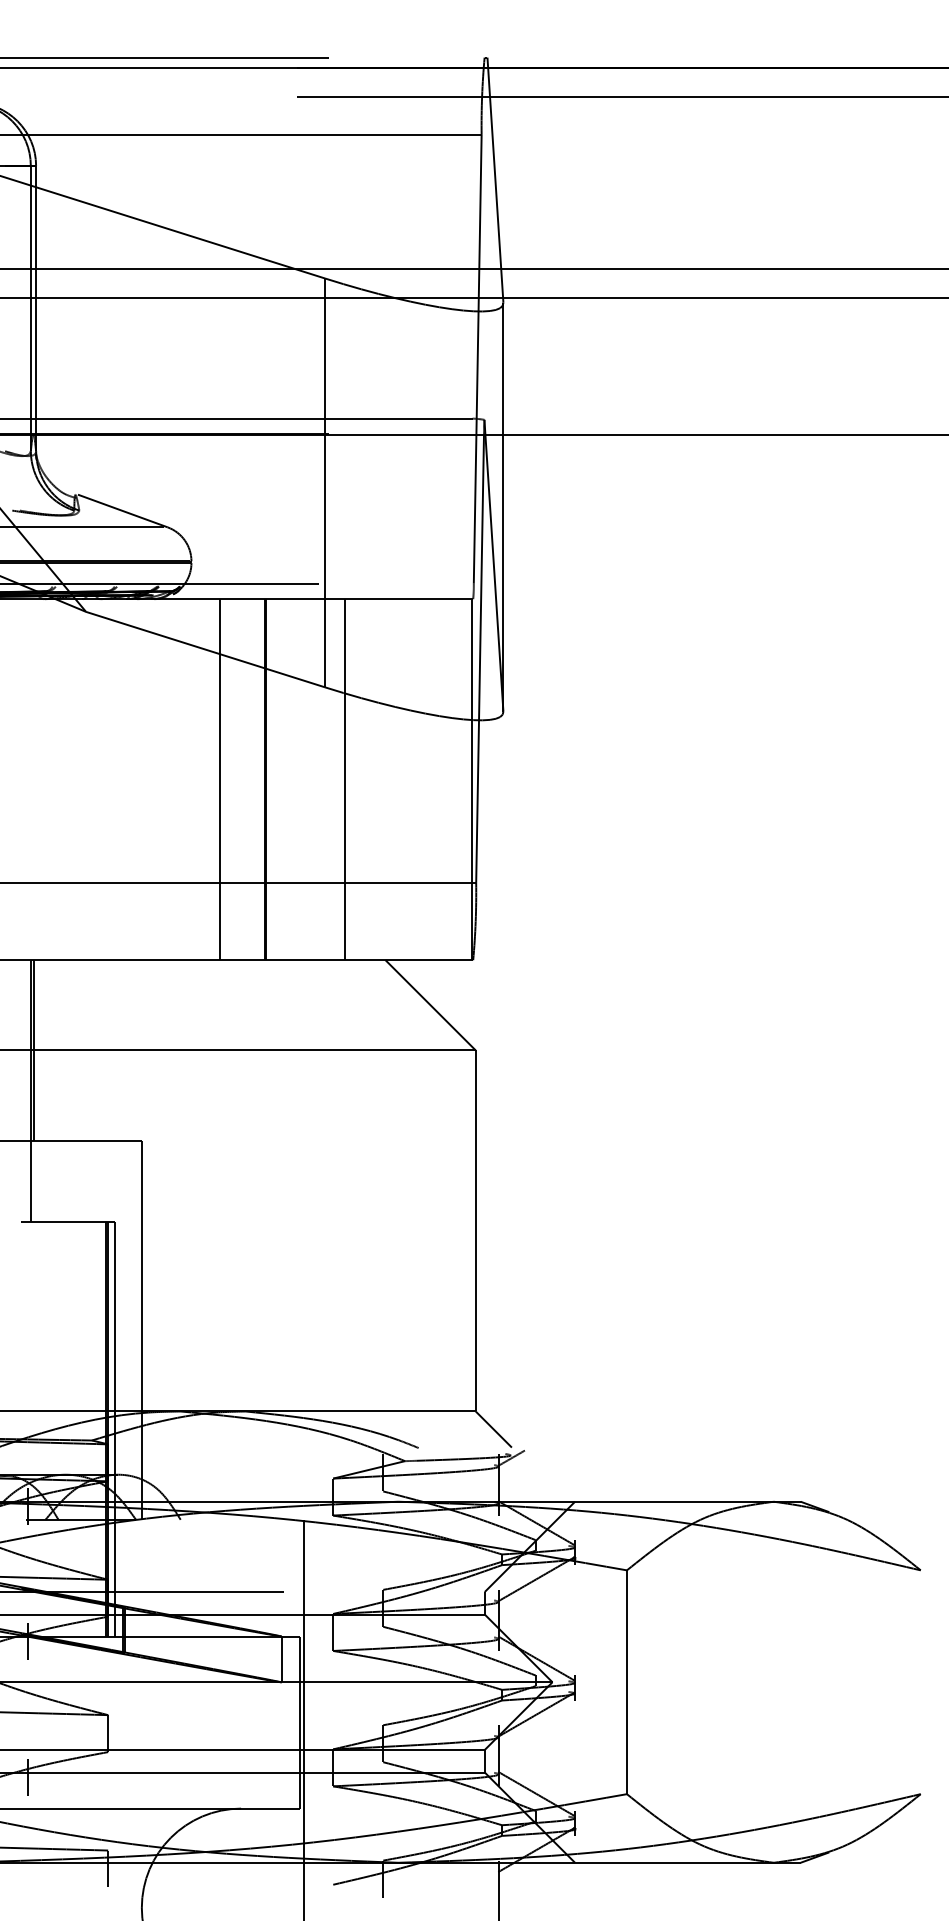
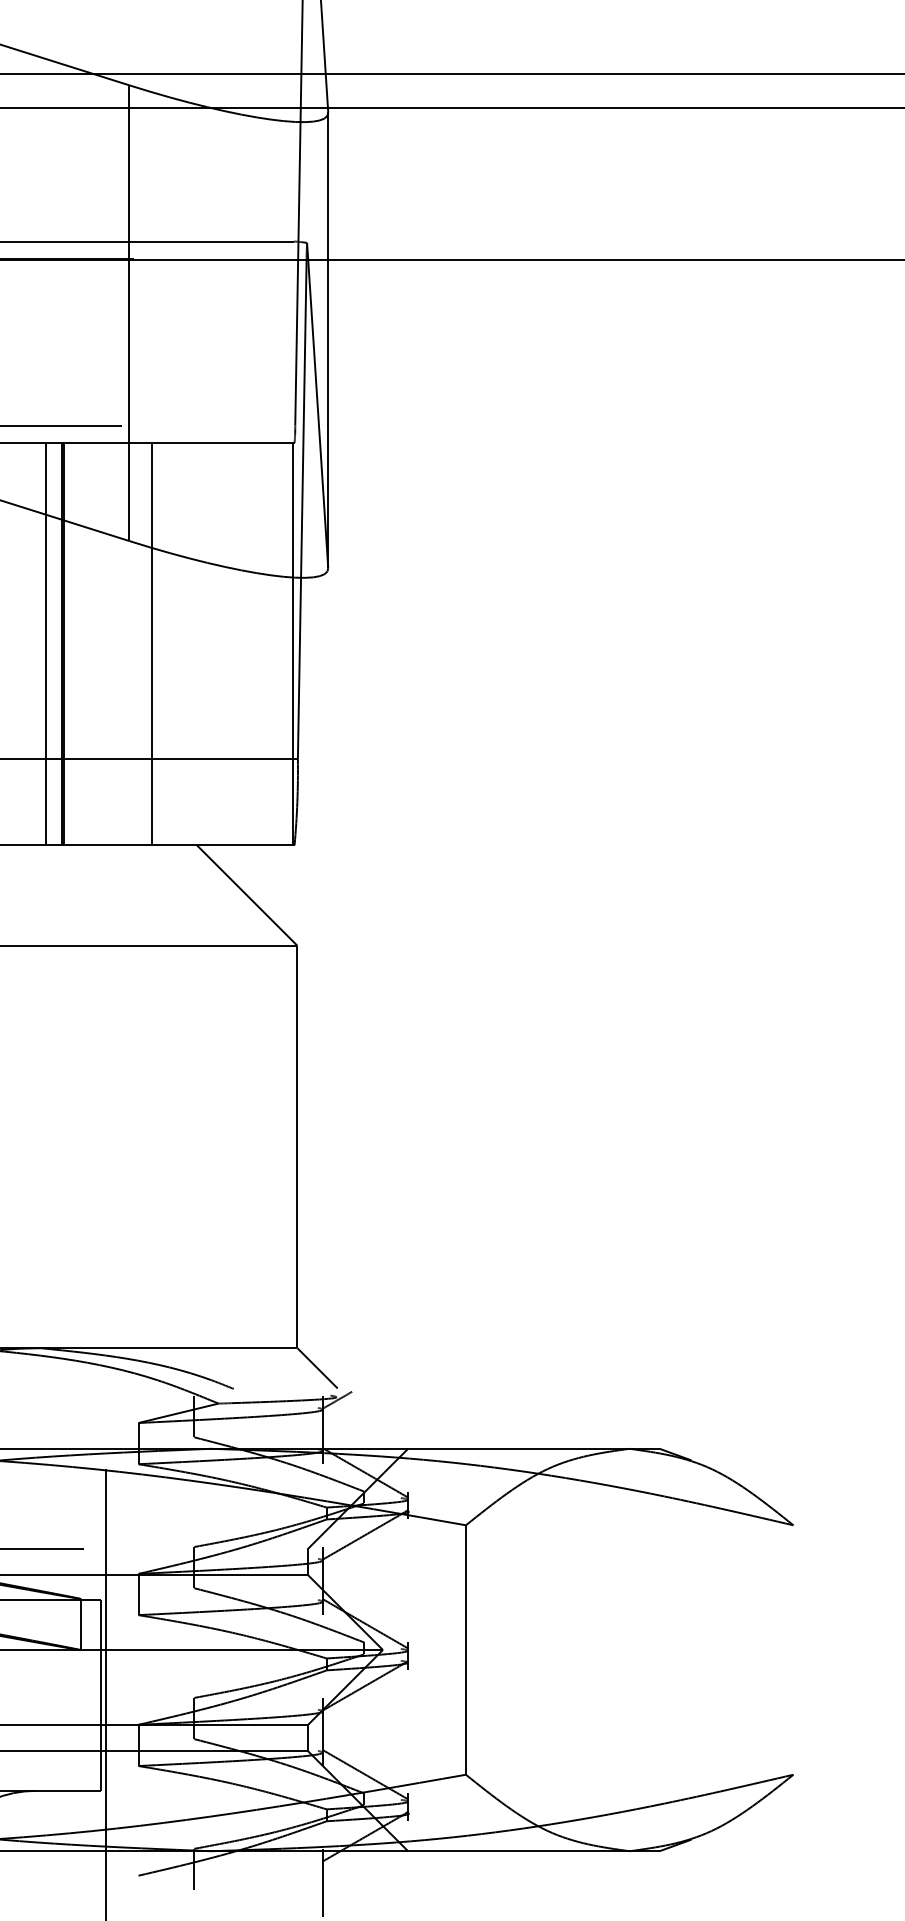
line: (220, 779) -> (46, 643), moved

